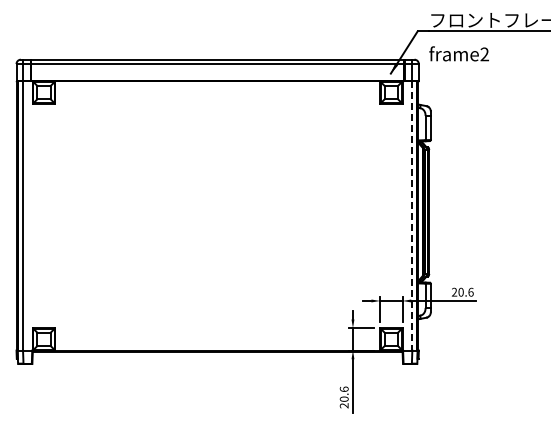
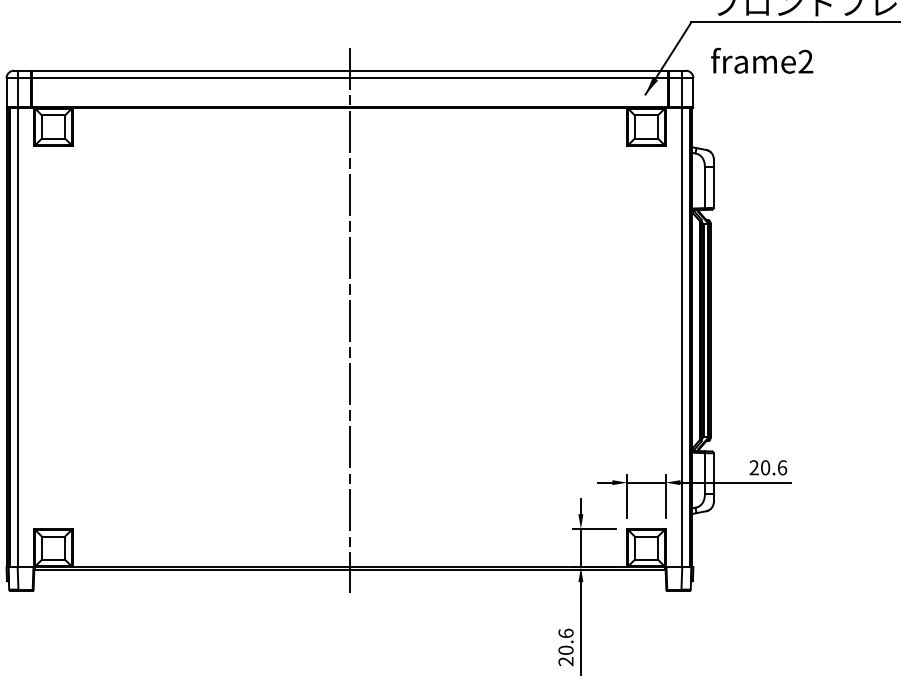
line: (217, 205) -> (349, 319), added
line: (412, 216) -> (682, 338), dashed -> solid

